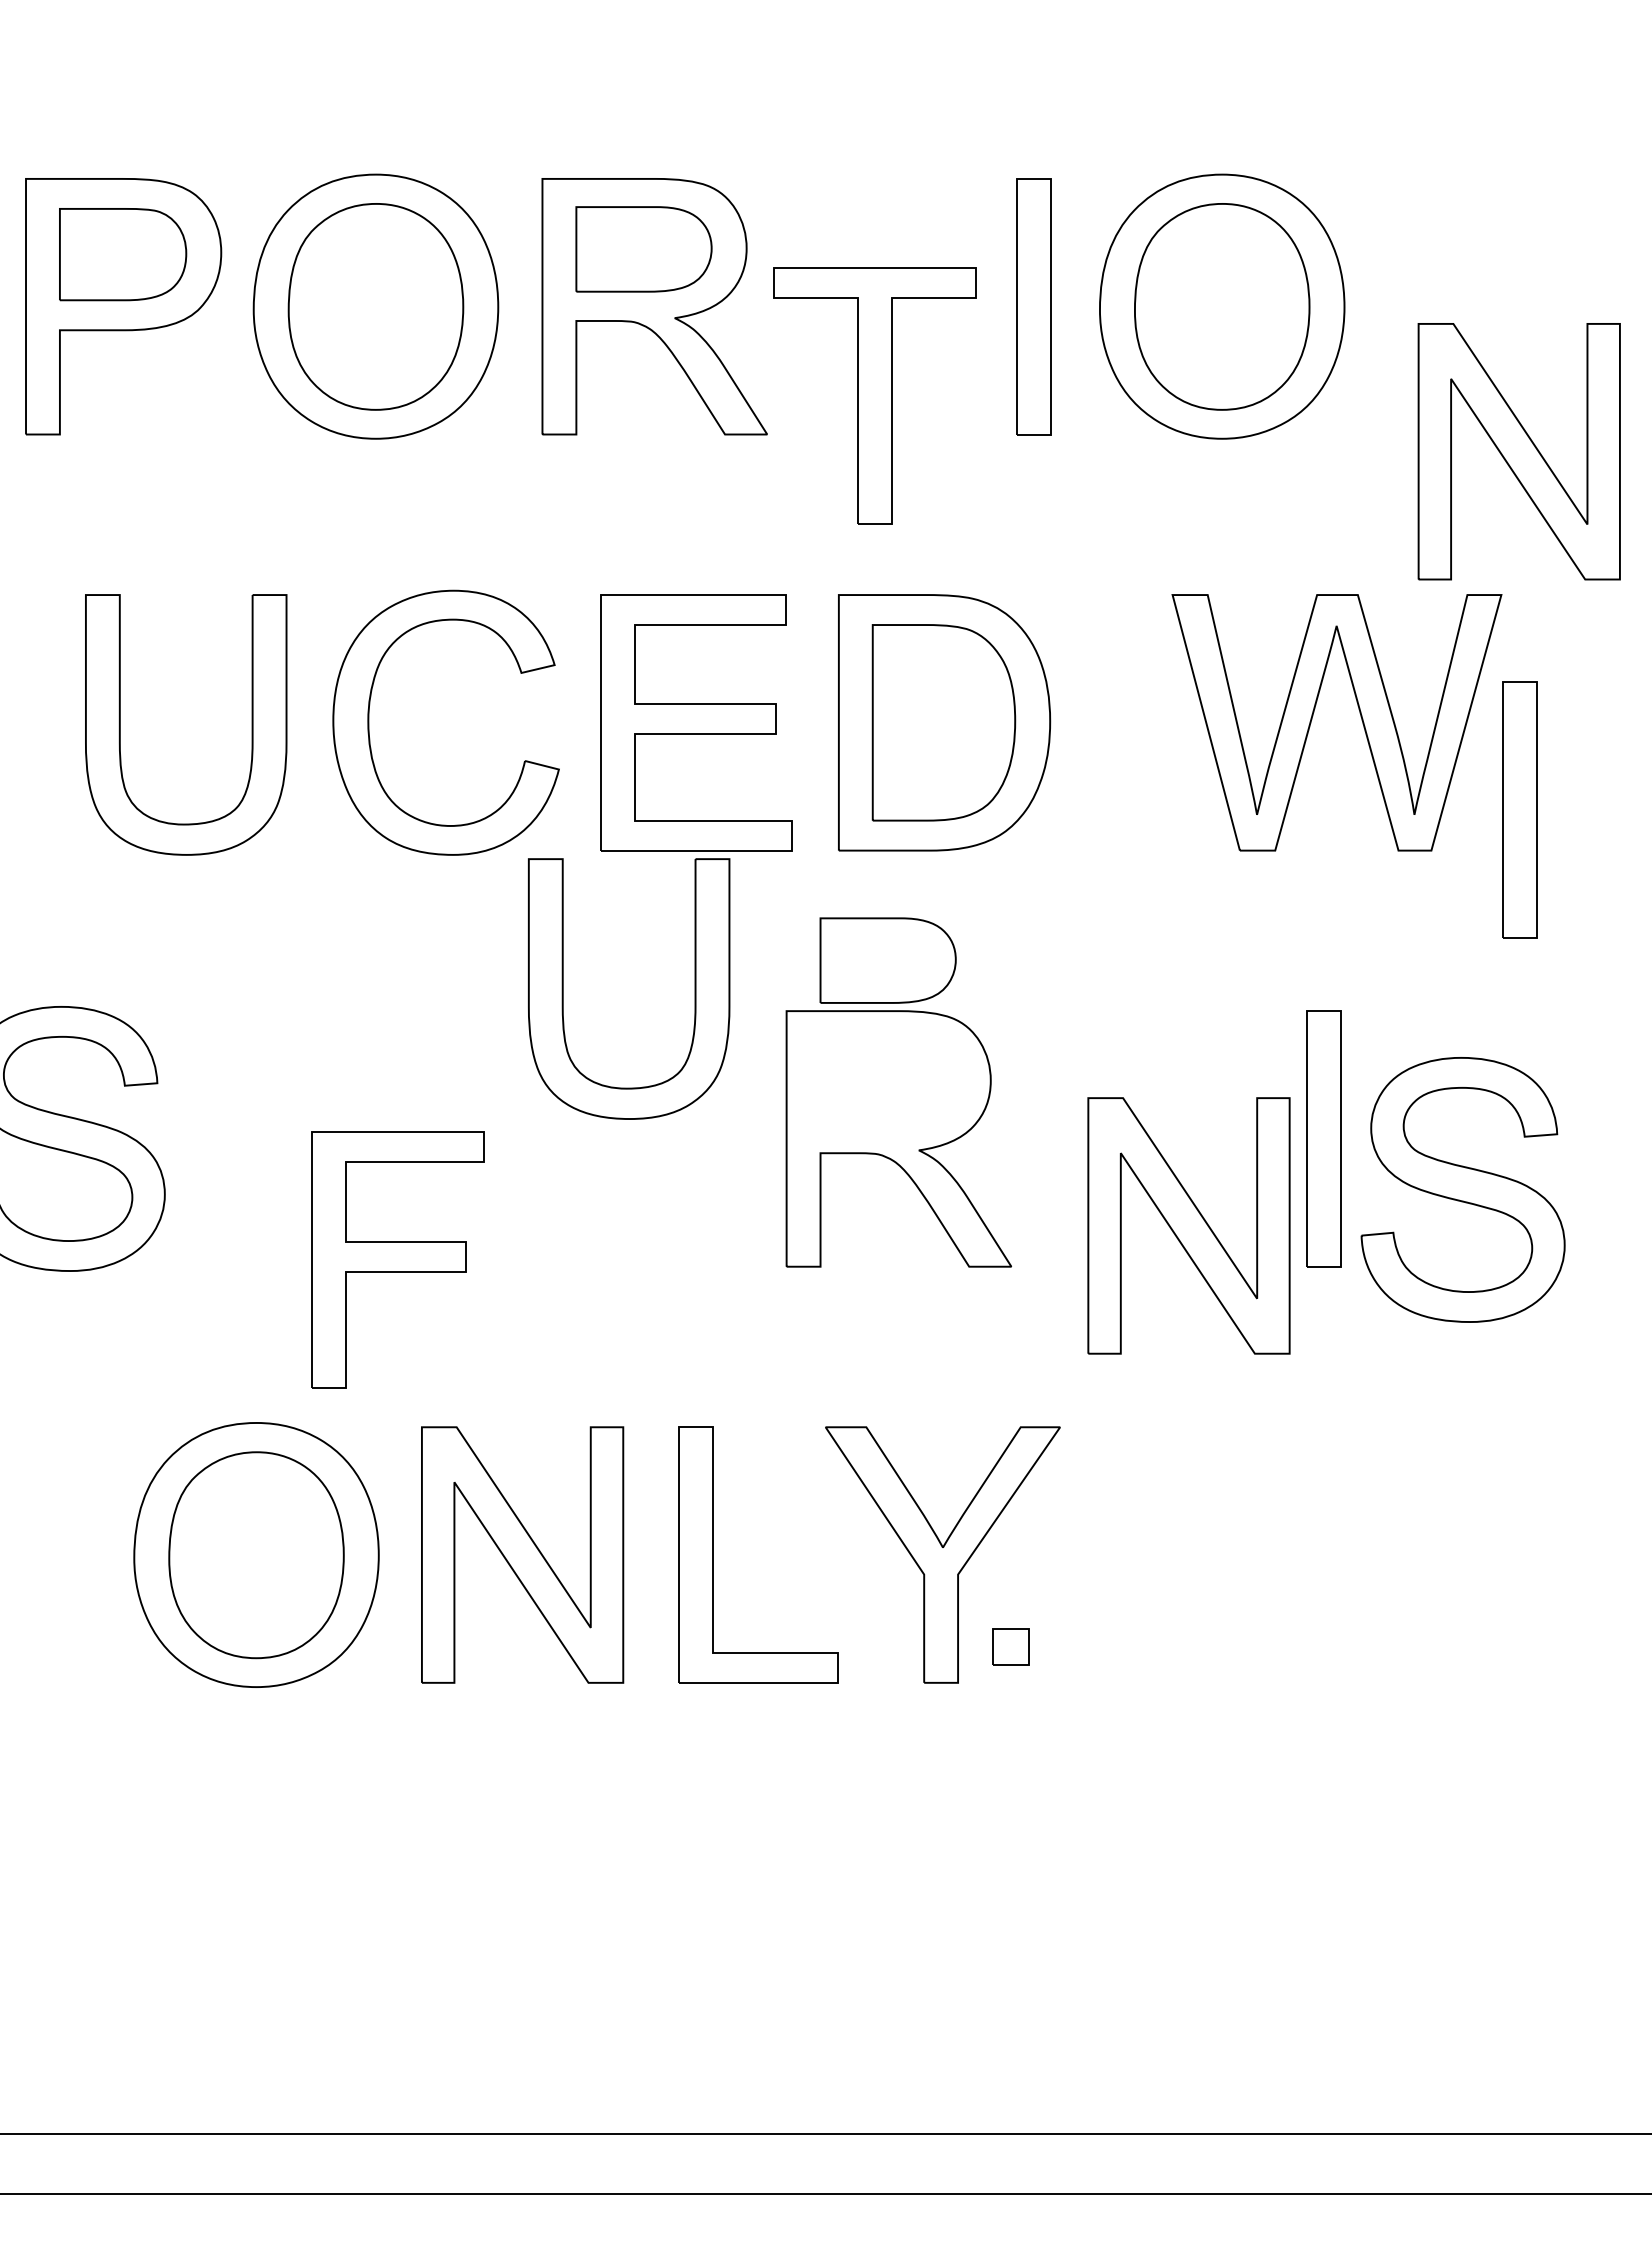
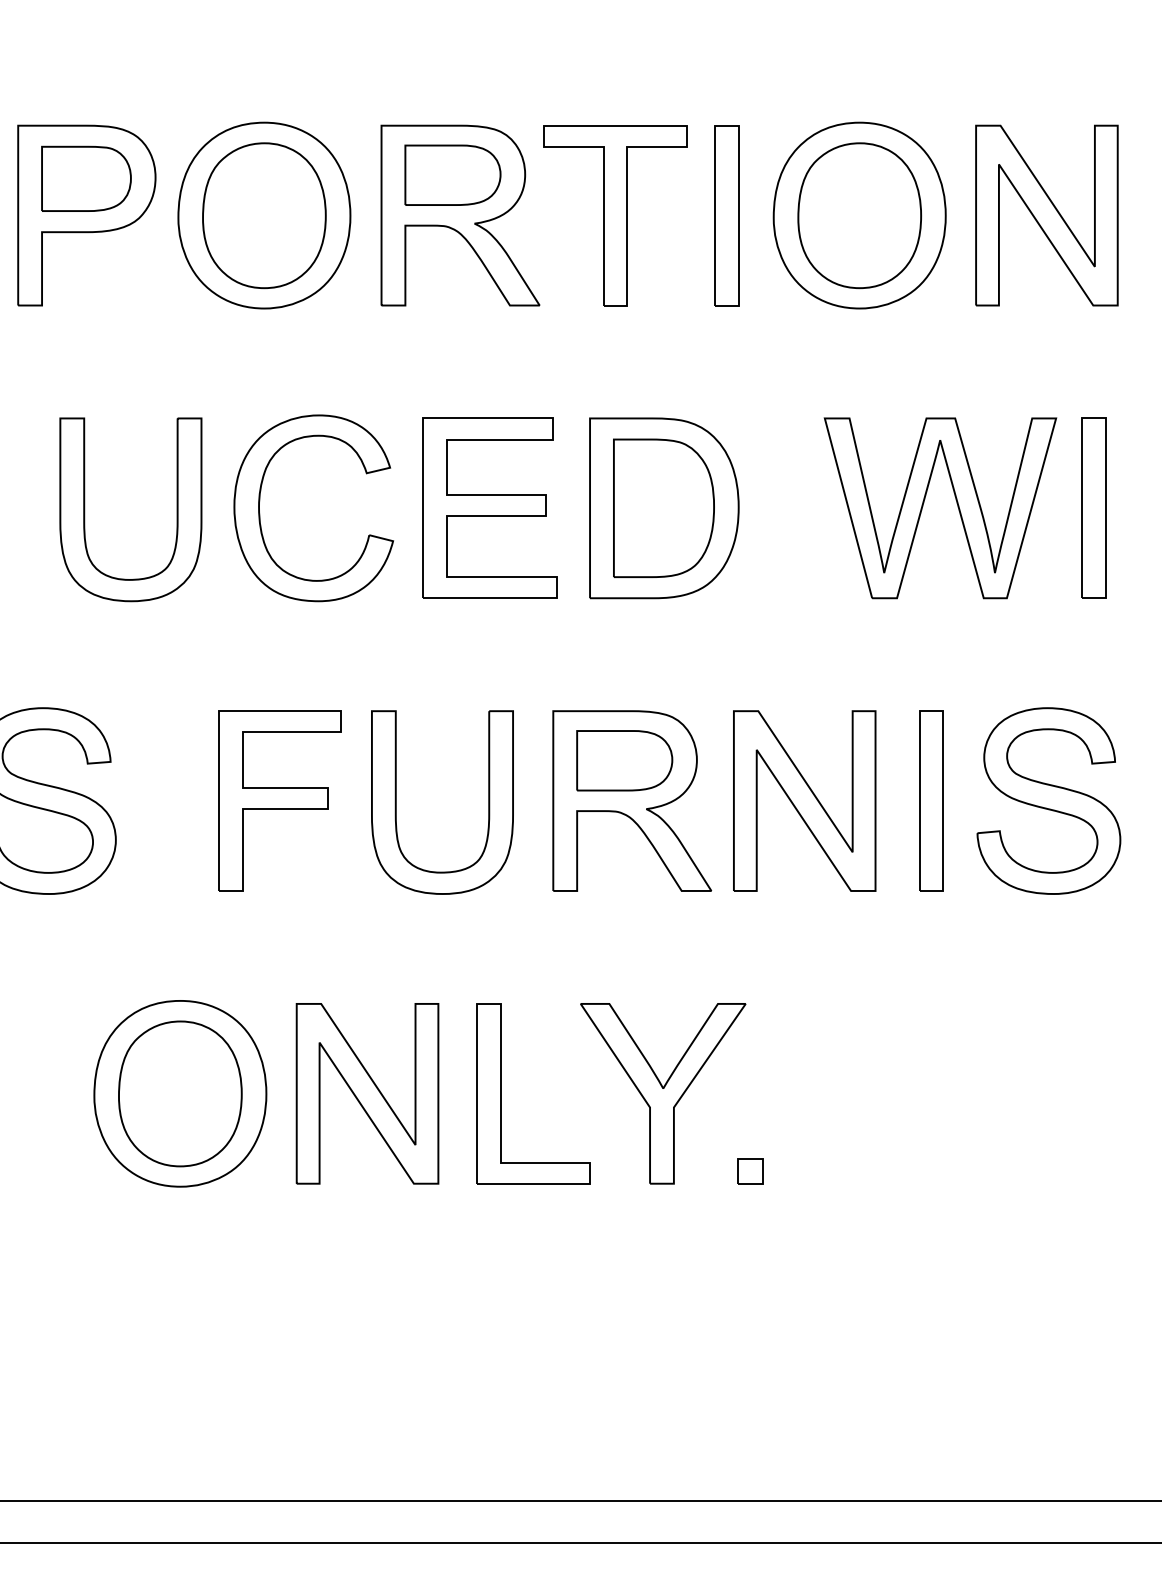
part: (874, 395) -> (615, 215), moved
part: (1518, 451) -> (1046, 215), moved
part: (1519, 809) -> (1093, 508), moved
part: (887, 960) -> (624, 760), moved
part: (694, 988) -> (488, 802), moved
part: (1462, 1189) -> (1048, 800), moved
part: (1188, 1225) -> (804, 800), moved
part: (397, 1259) -> (279, 800), moved
part: (1010, 1646) -> (750, 1170), moved

